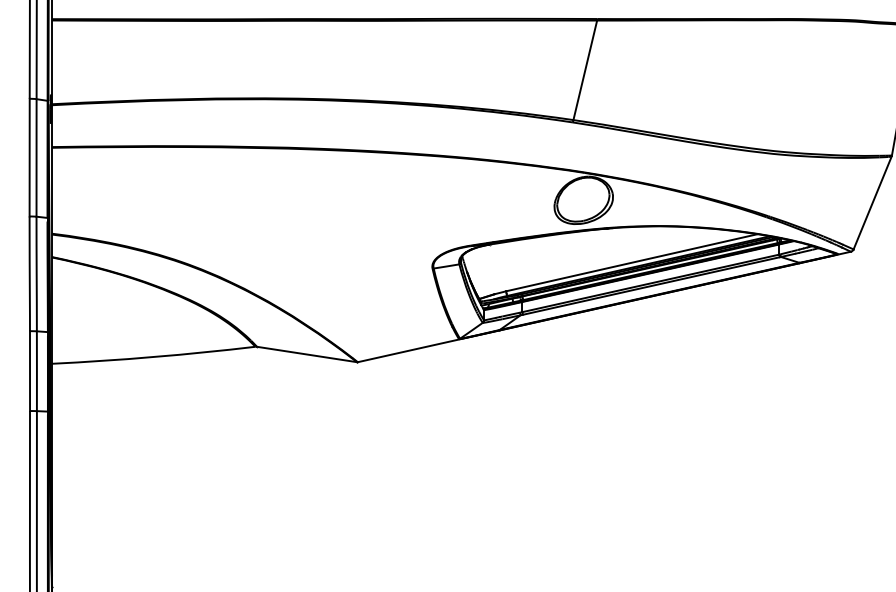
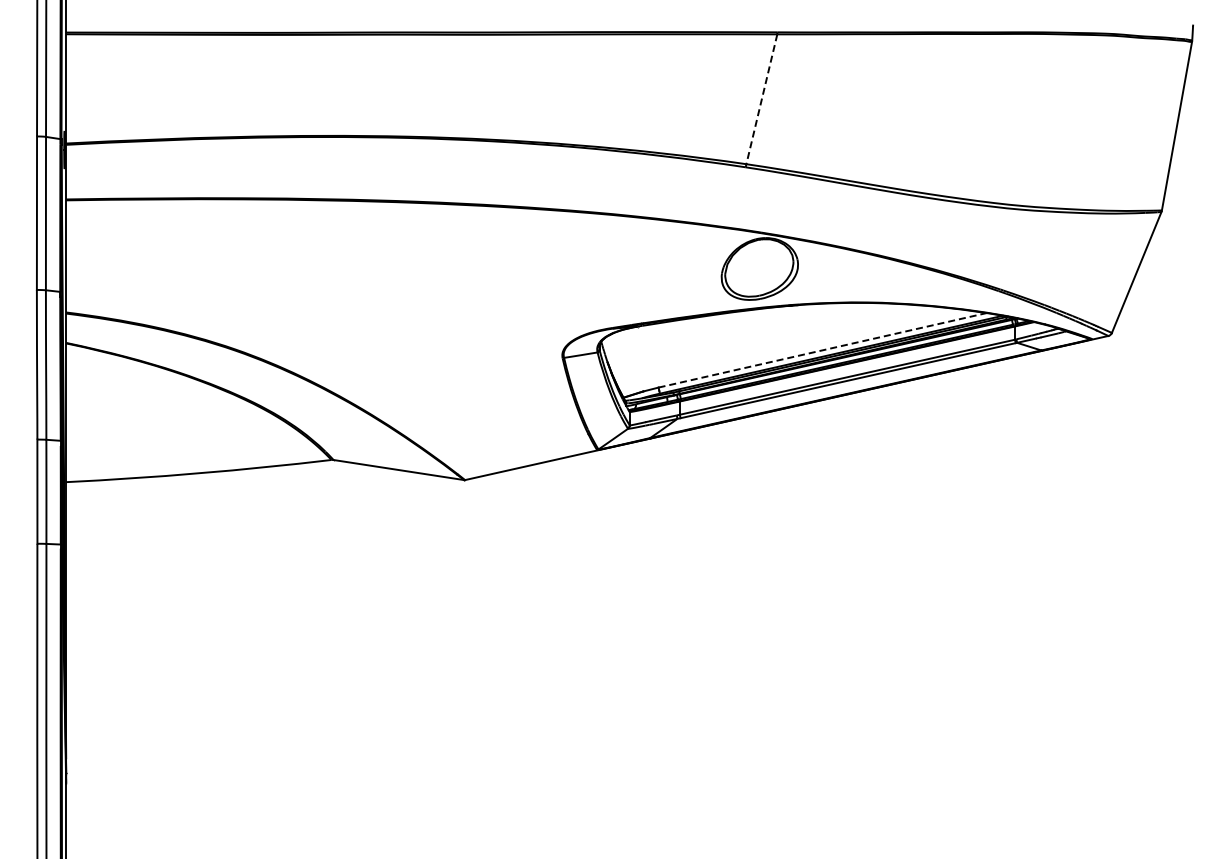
line: (585, 70) -> (761, 99), solid -> dashed
line: (632, 262) -> (823, 350), solid -> dashed

